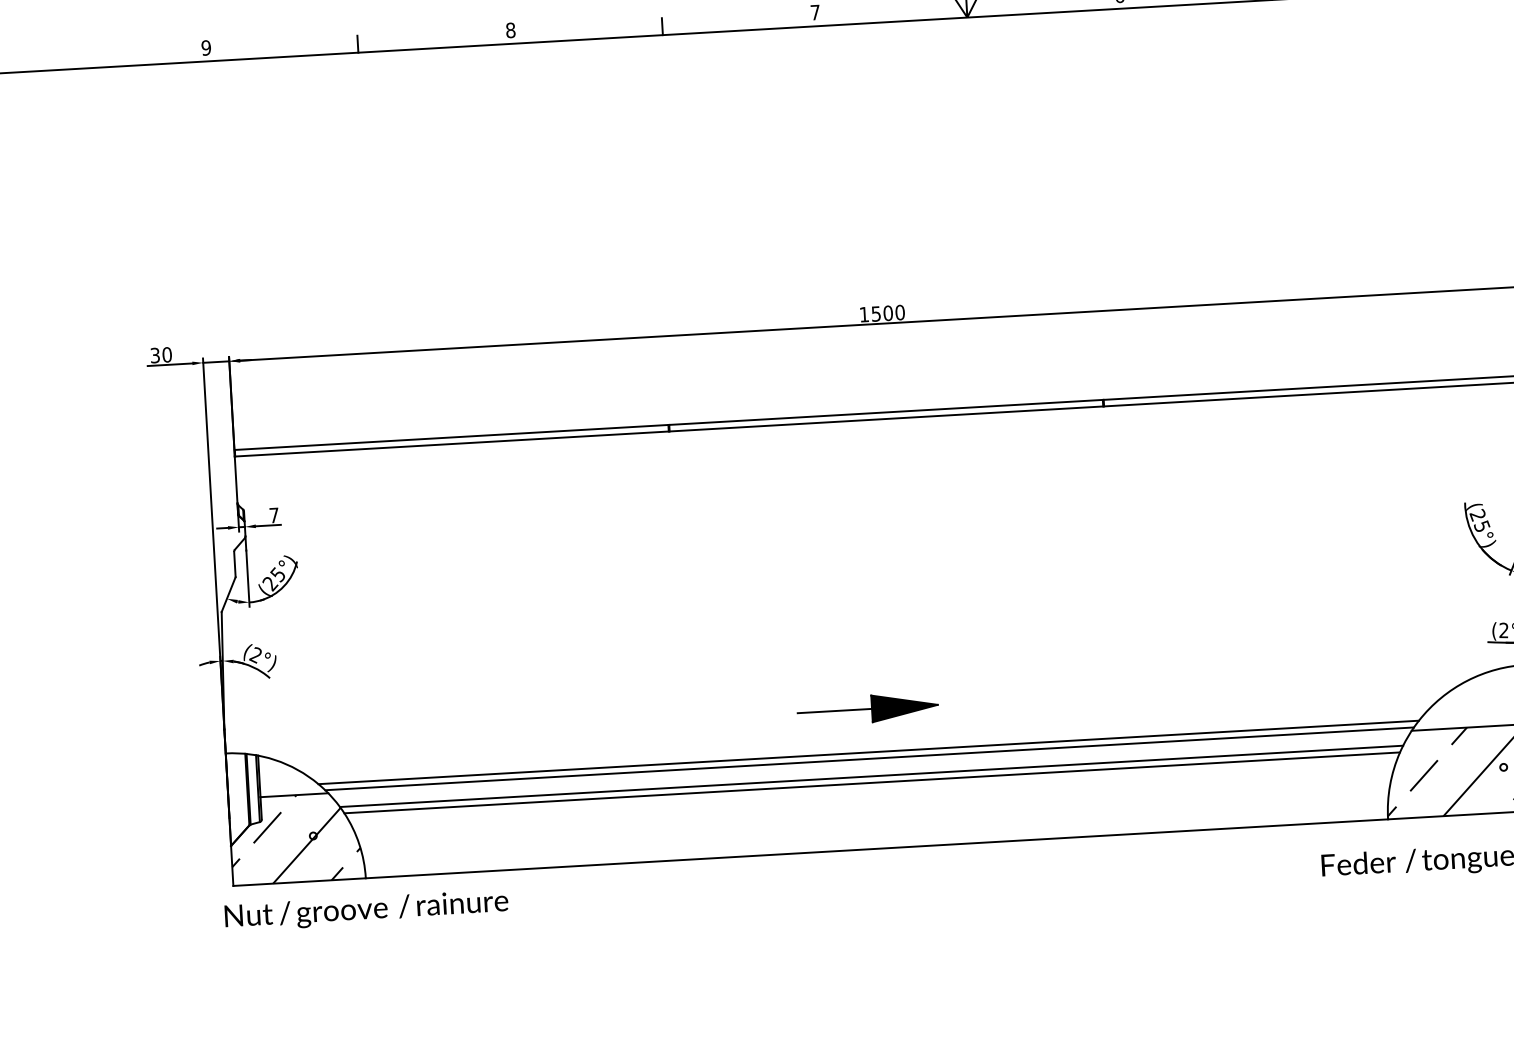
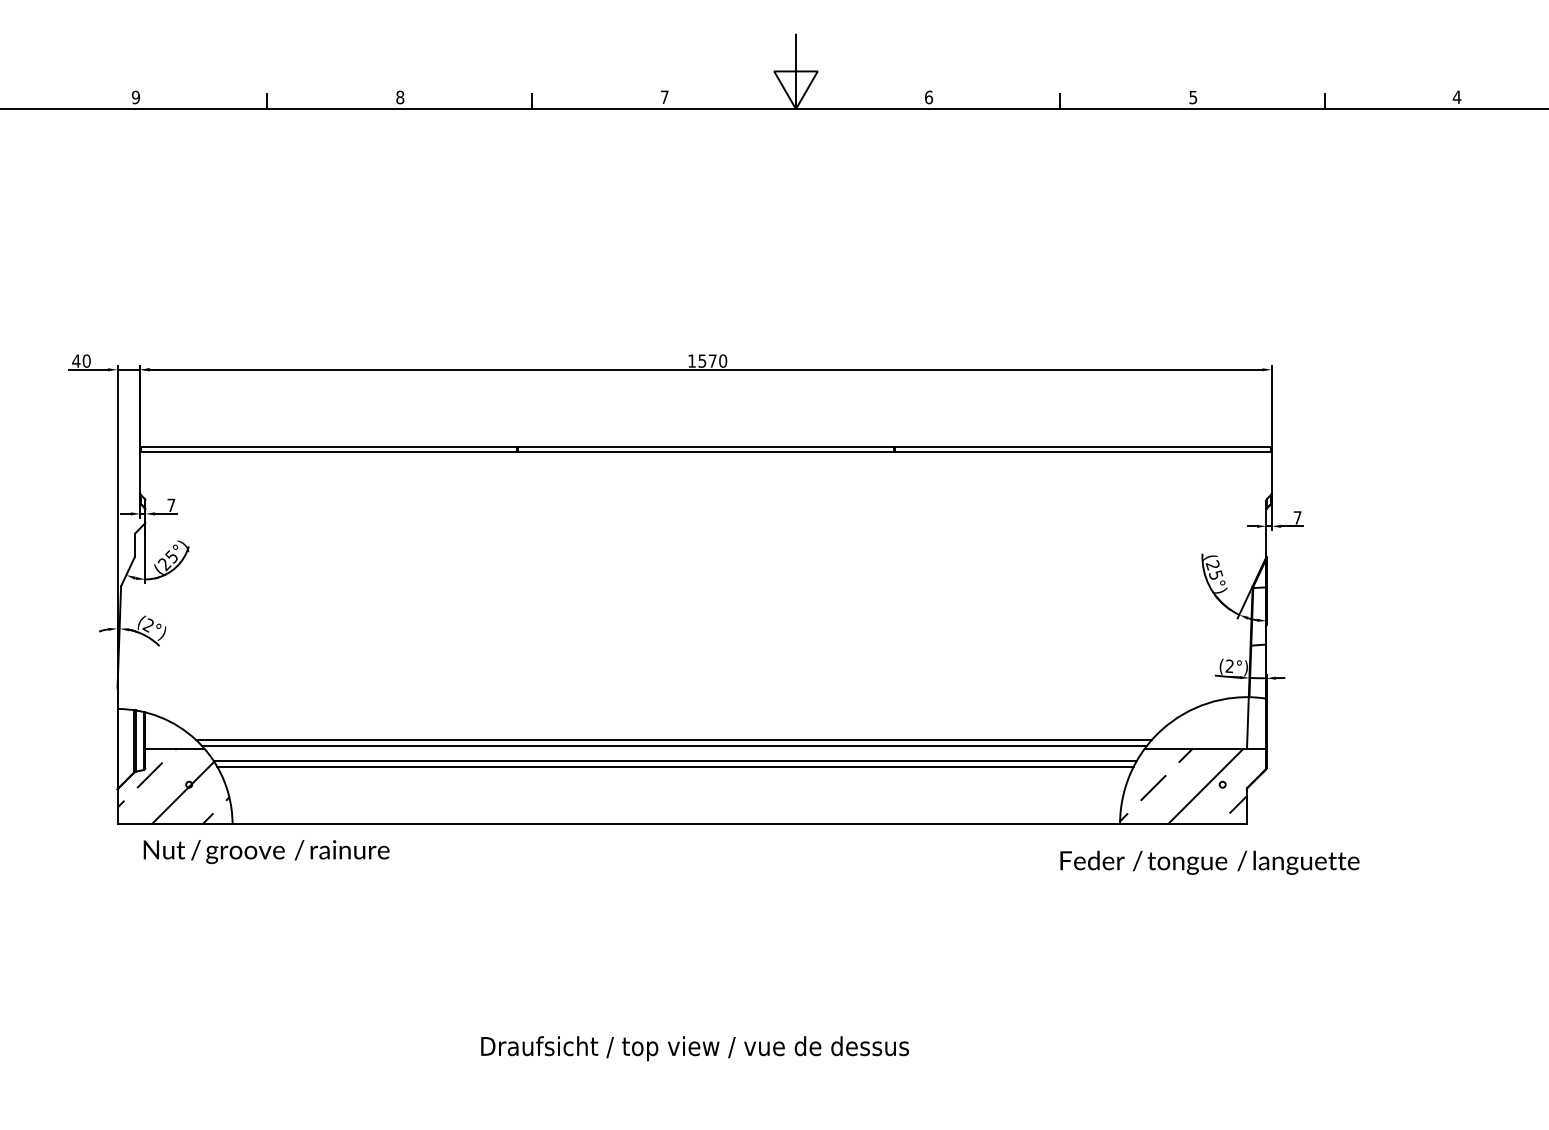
text: (887, 312) -> (712, 360), 1500 -> 1570
text: (155, 354) -> (76, 360), 30 -> 40
part: (867, 708) -> (675, 702), removed
text: (366, 910) -> (266, 851), moved

